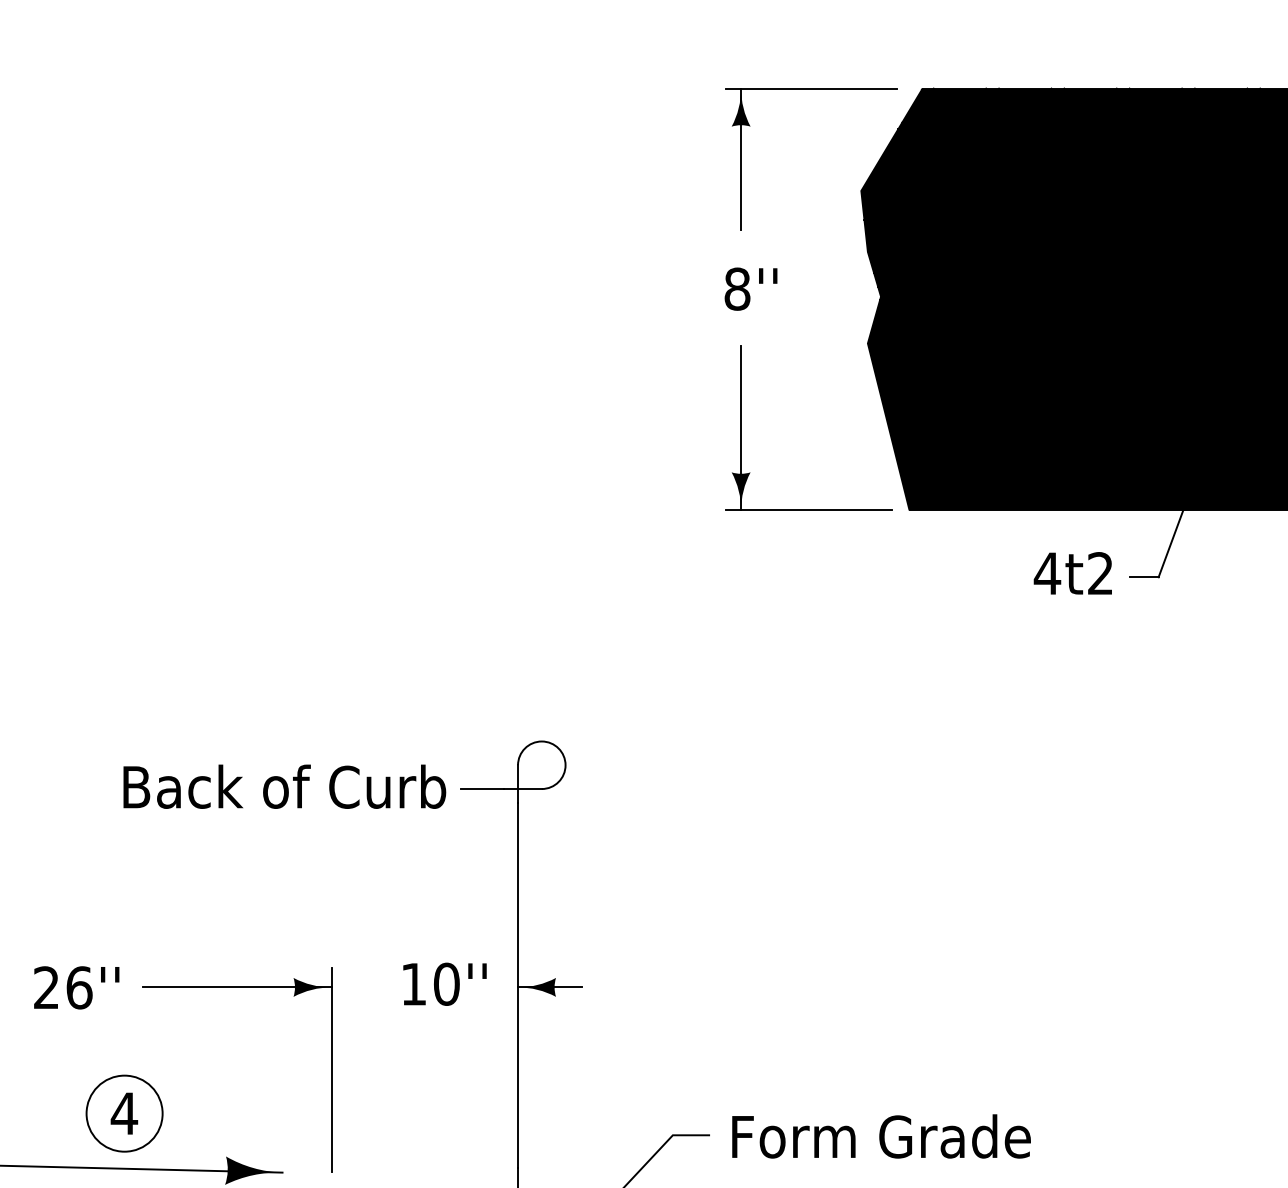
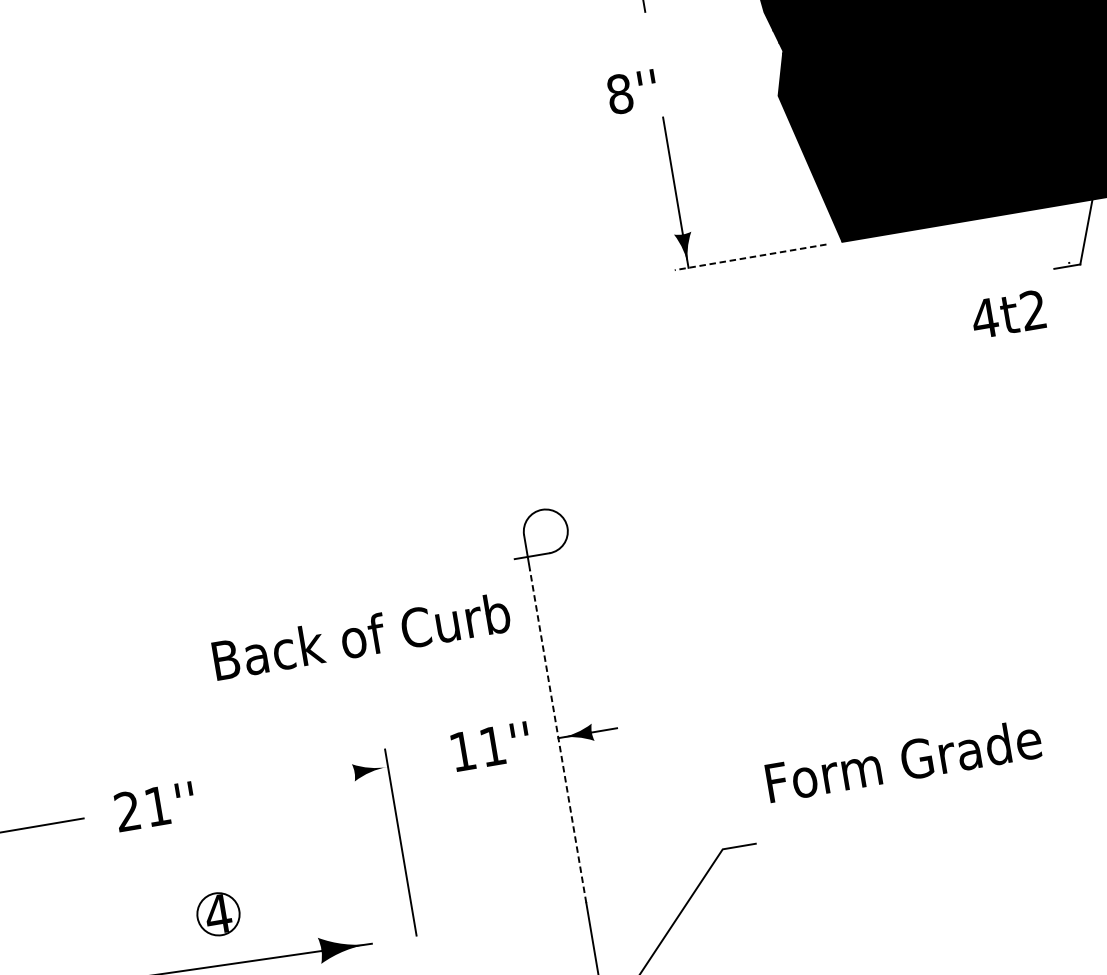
text: (750, 288) -> (631, 91), moved
line: (808, 510) -> (750, 257), solid -> dashed
text: (1072, 573) -> (1007, 314), moved
part: (284, 786) -> (361, 636), moved
line: (482, 789) -> (495, 562), removed
text: (446, 983) -> (492, 745), 10'' -> 11''
line: (518, 985) -> (558, 736), solid -> dashed
text: (79, 987) -> (157, 806), 26'' -> 21''
line: (236, 987) -> (301, 781), removed
circle: (124, 1113) -> (218, 914), size x0.6
text: (881, 1136) -> (903, 760), moved

